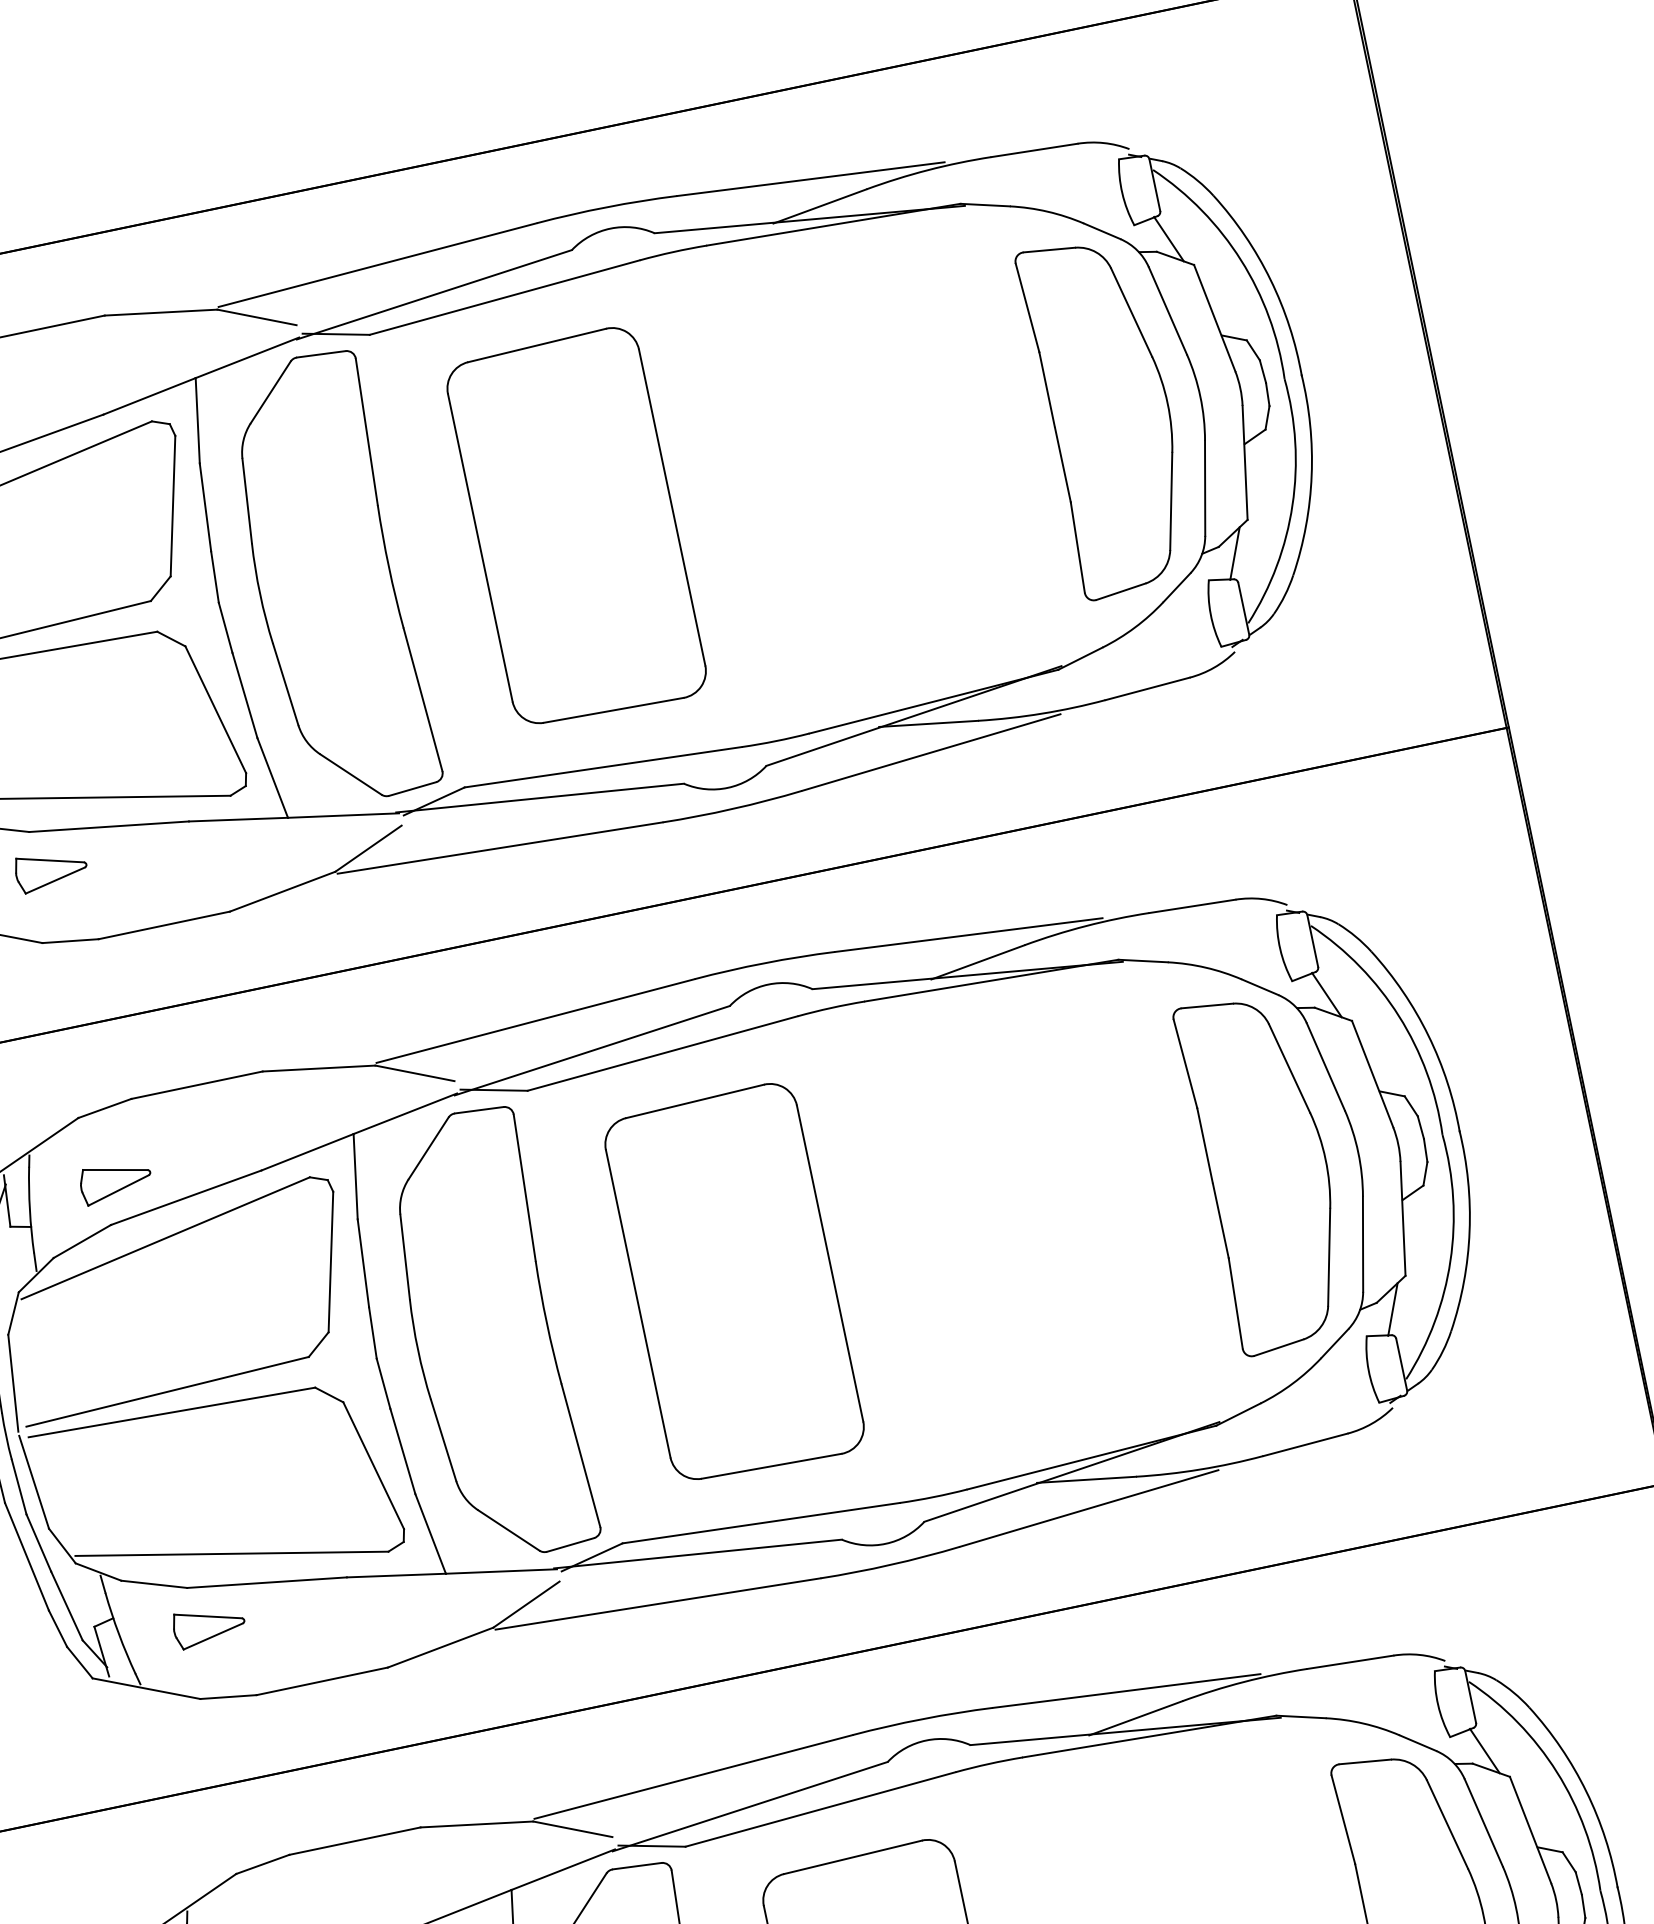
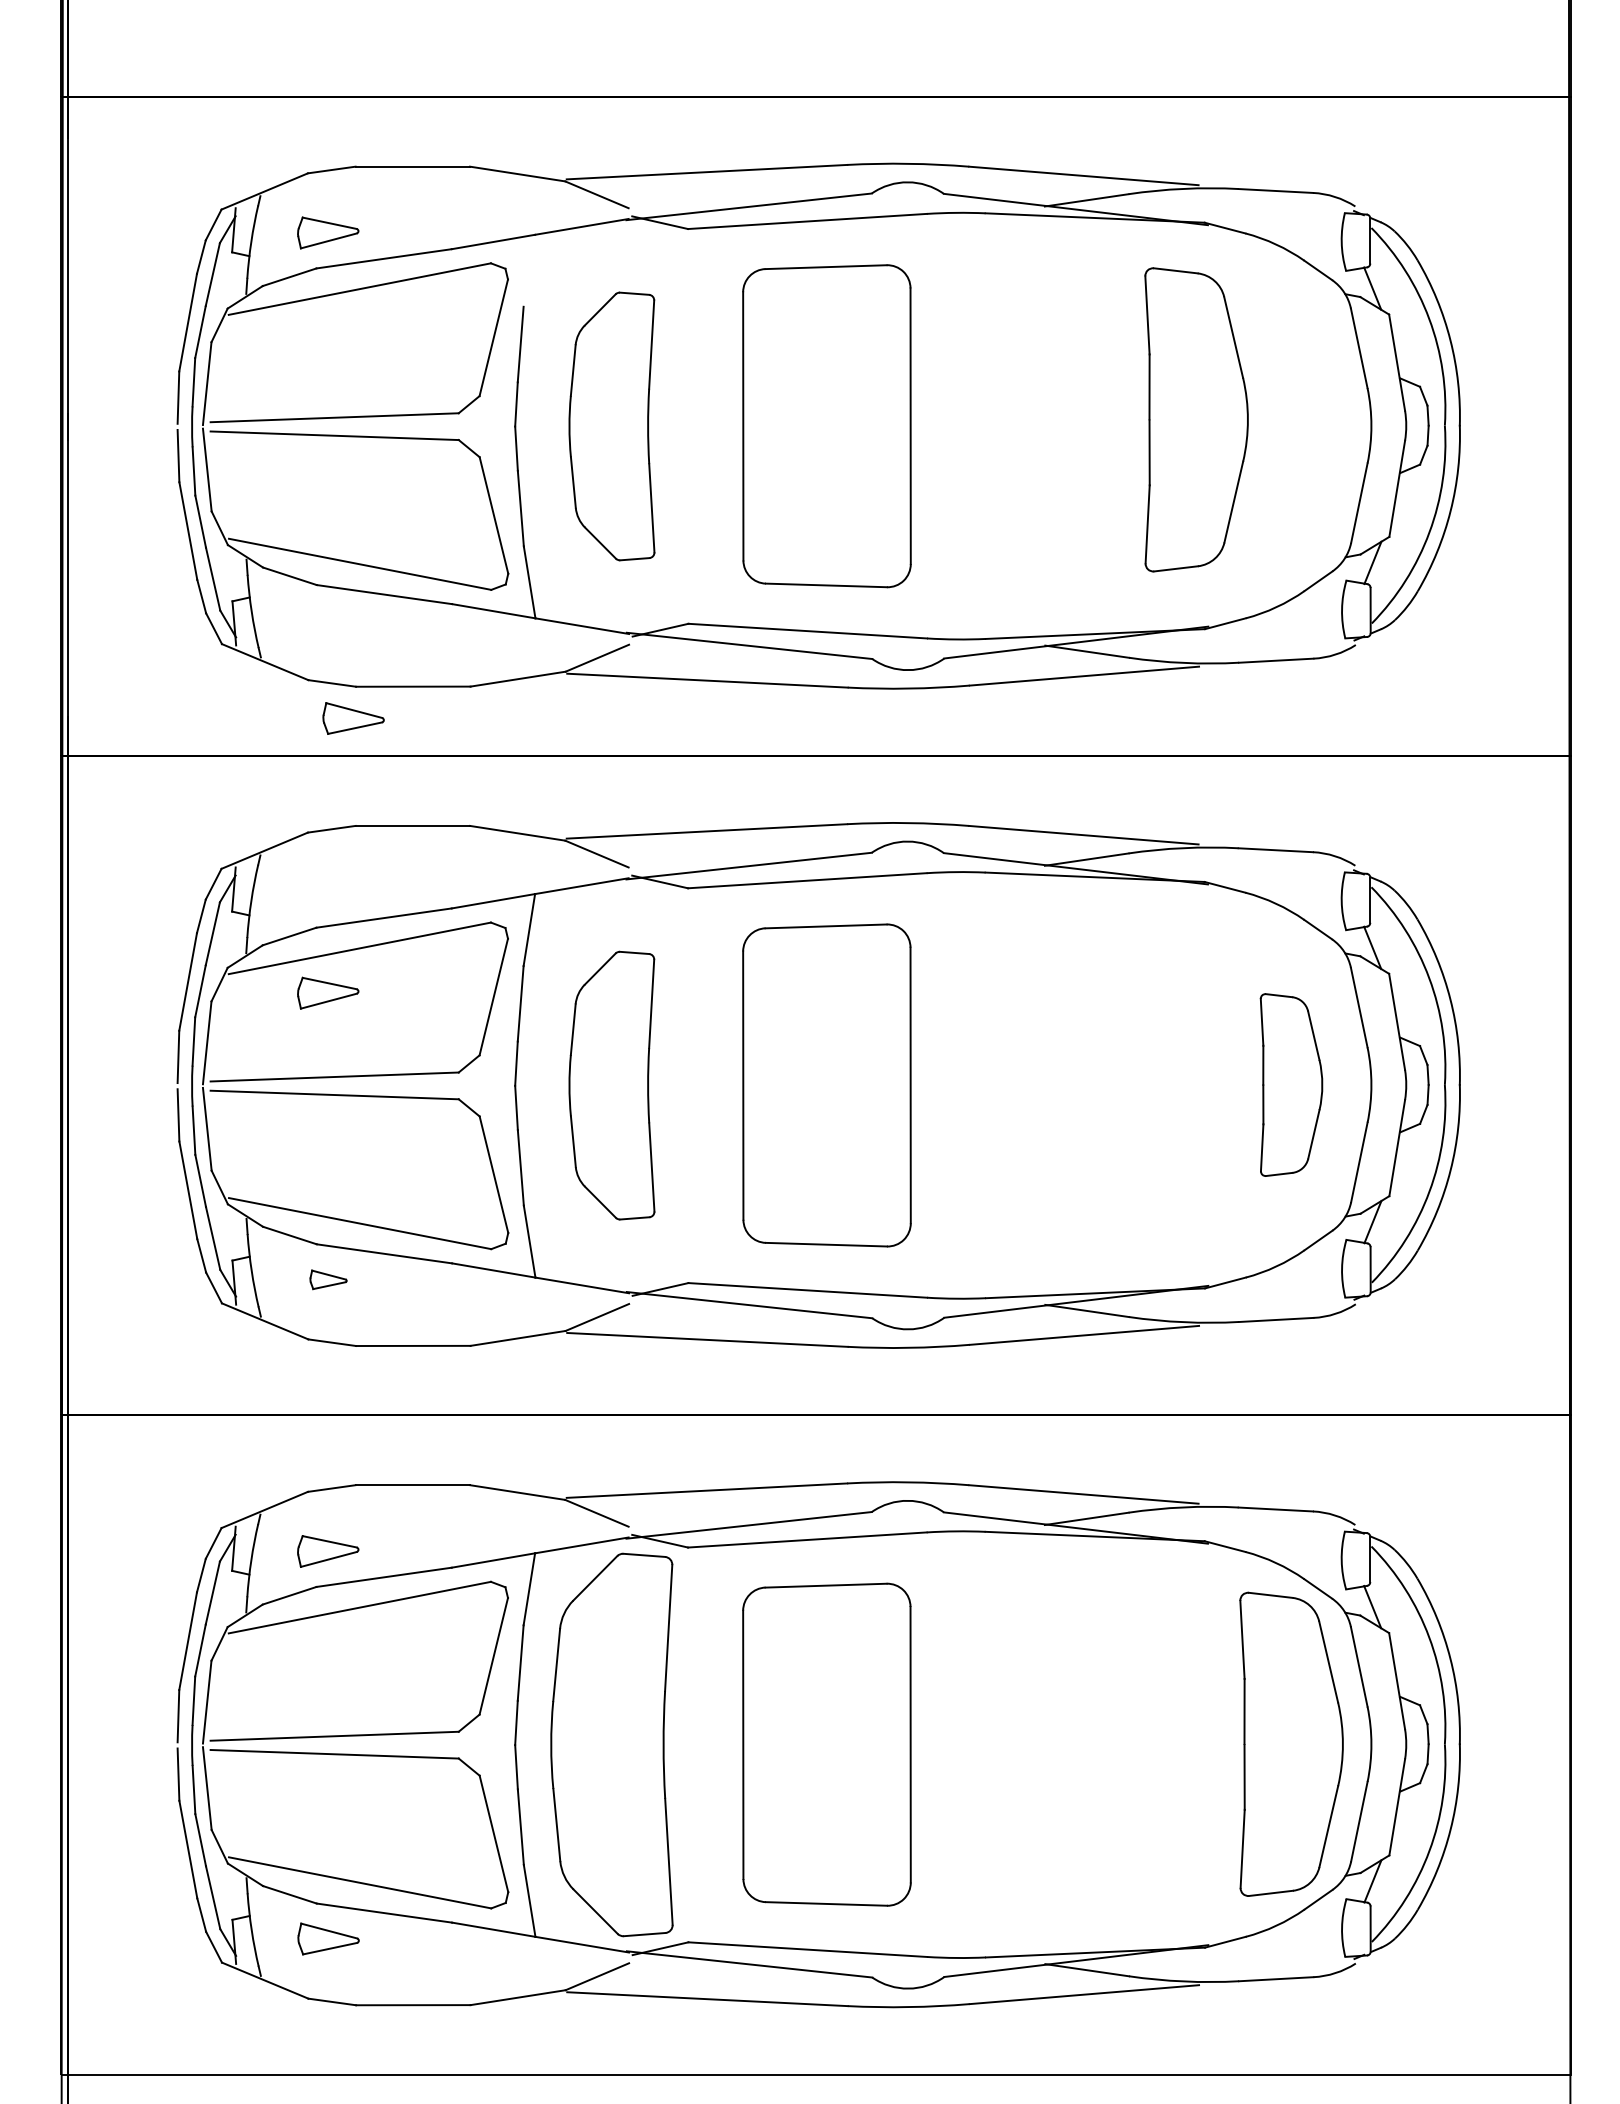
part: (1108, 415) -> (1196, 419), moved
line: (197, 420) -> (529, 270), removed
part: (329, 579) -> (611, 426), size x0.7
part: (51, 869) -> (353, 718), moved
part: (1266, 1171) -> (1291, 1084), size x0.6
part: (116, 1180) -> (328, 992), moved
part: (487, 1335) -> (611, 1085), size x0.7
part: (209, 1625) -> (328, 1279), size x0.6

